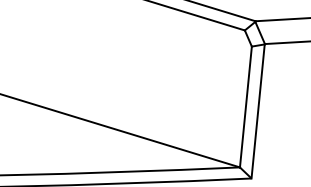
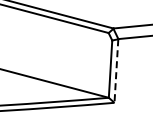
line: (258, 112) -> (116, 71), solid -> dashed

